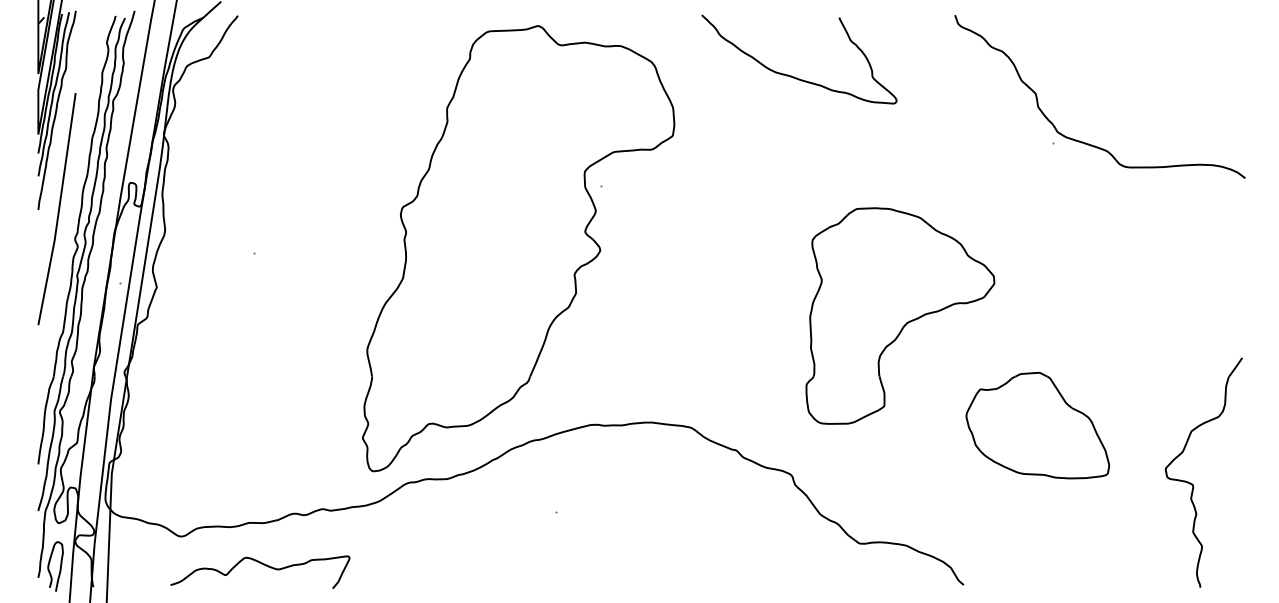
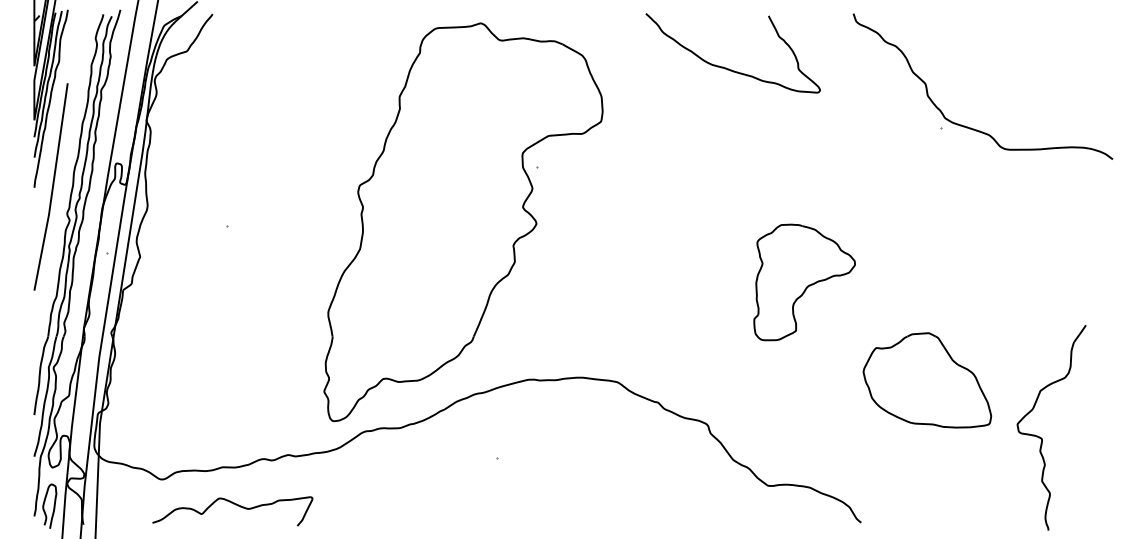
curve: (794, 76) -> (728, 68), moved
part: (900, 315) -> (804, 282), size x0.6
part: (1192, 483) -> (1041, 437), moved

